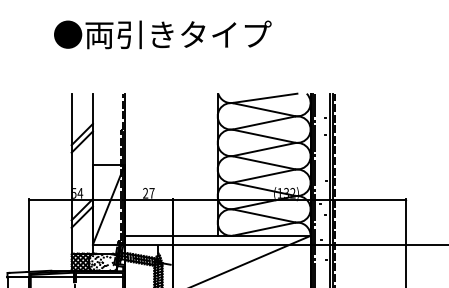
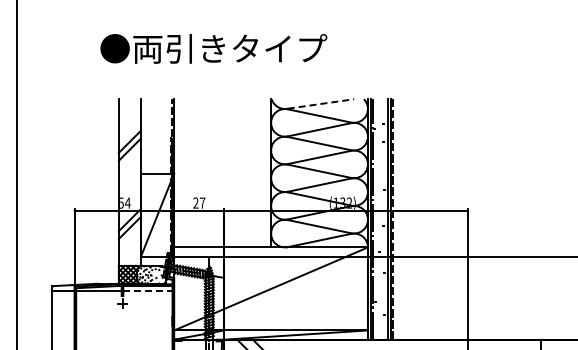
text: (162, 34) -> (213, 48), moved
line: (265, 97) -> (320, 103), solid -> dashed
line: (99, 277) -> (147, 290), solid -> dashed

